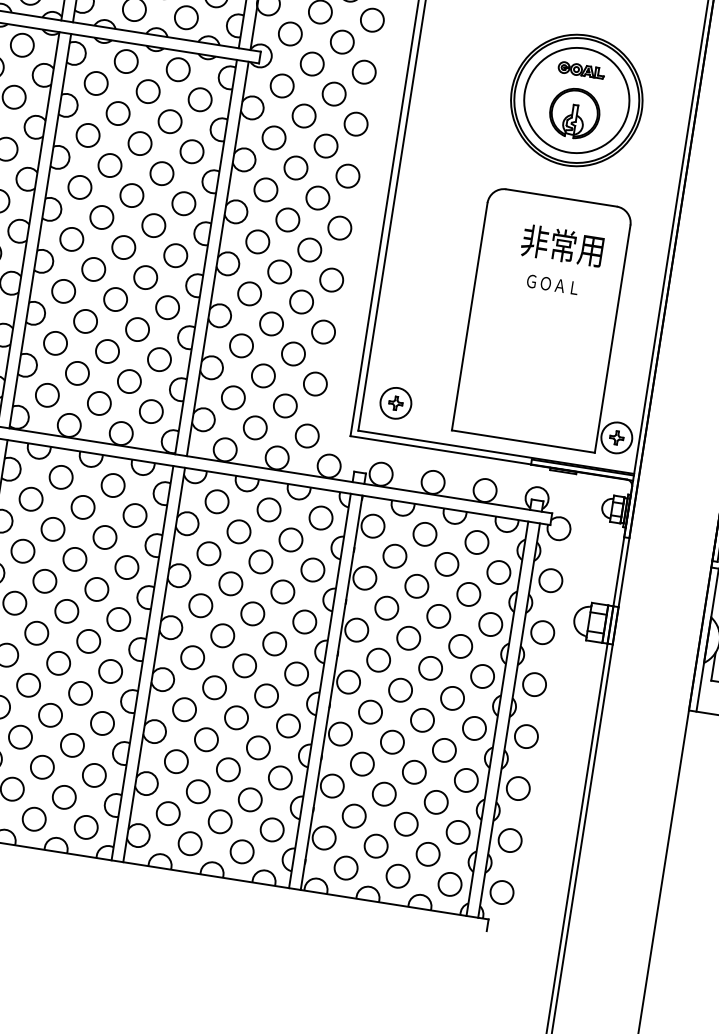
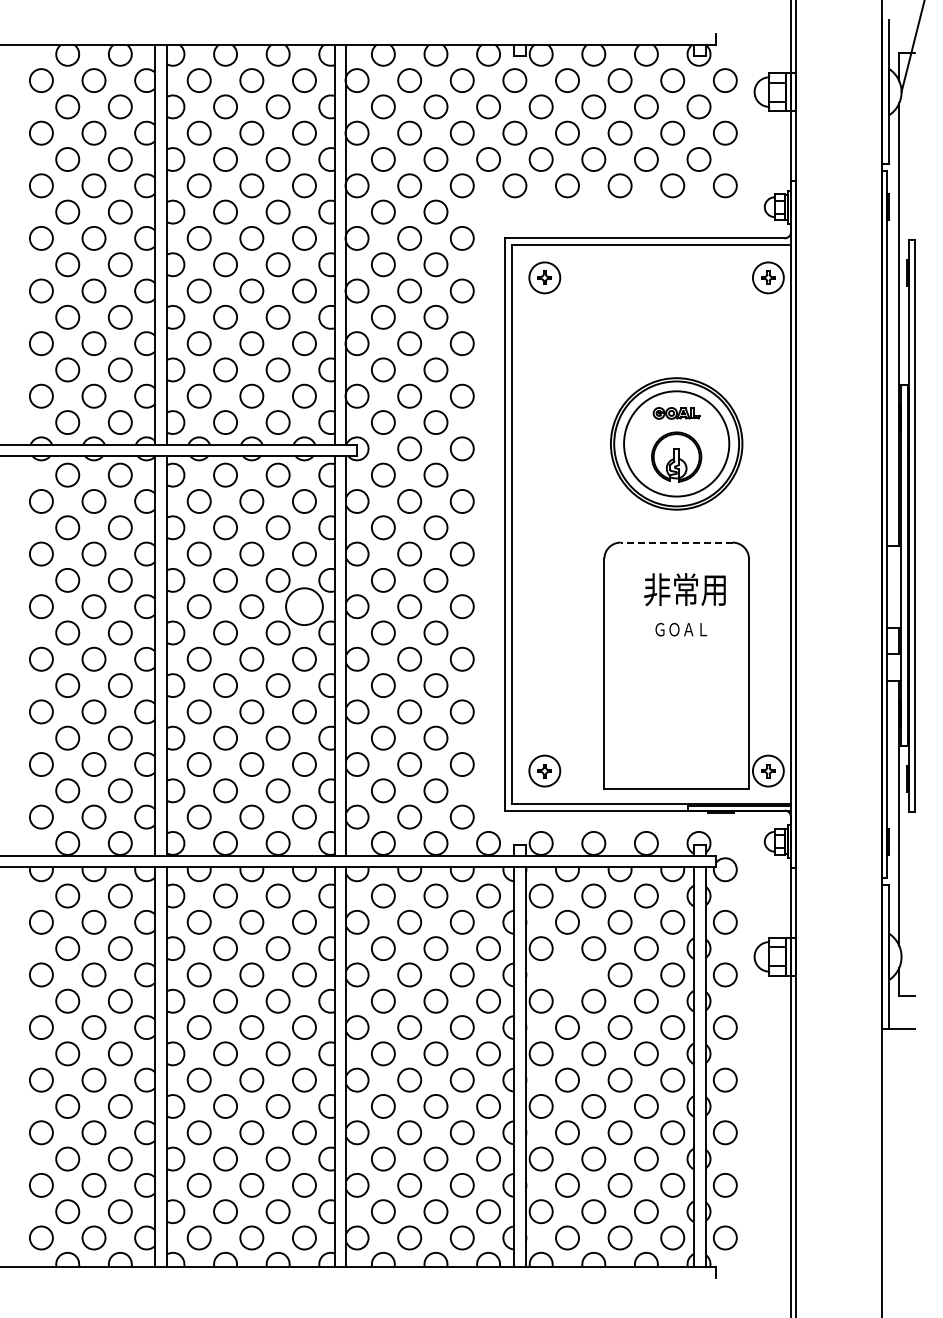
line: (561, 197) -> (676, 542), solid -> dashed
circle: (182, 203) -> (303, 606), size x1.6
circle: (386, 607) -> (567, 974), removed

